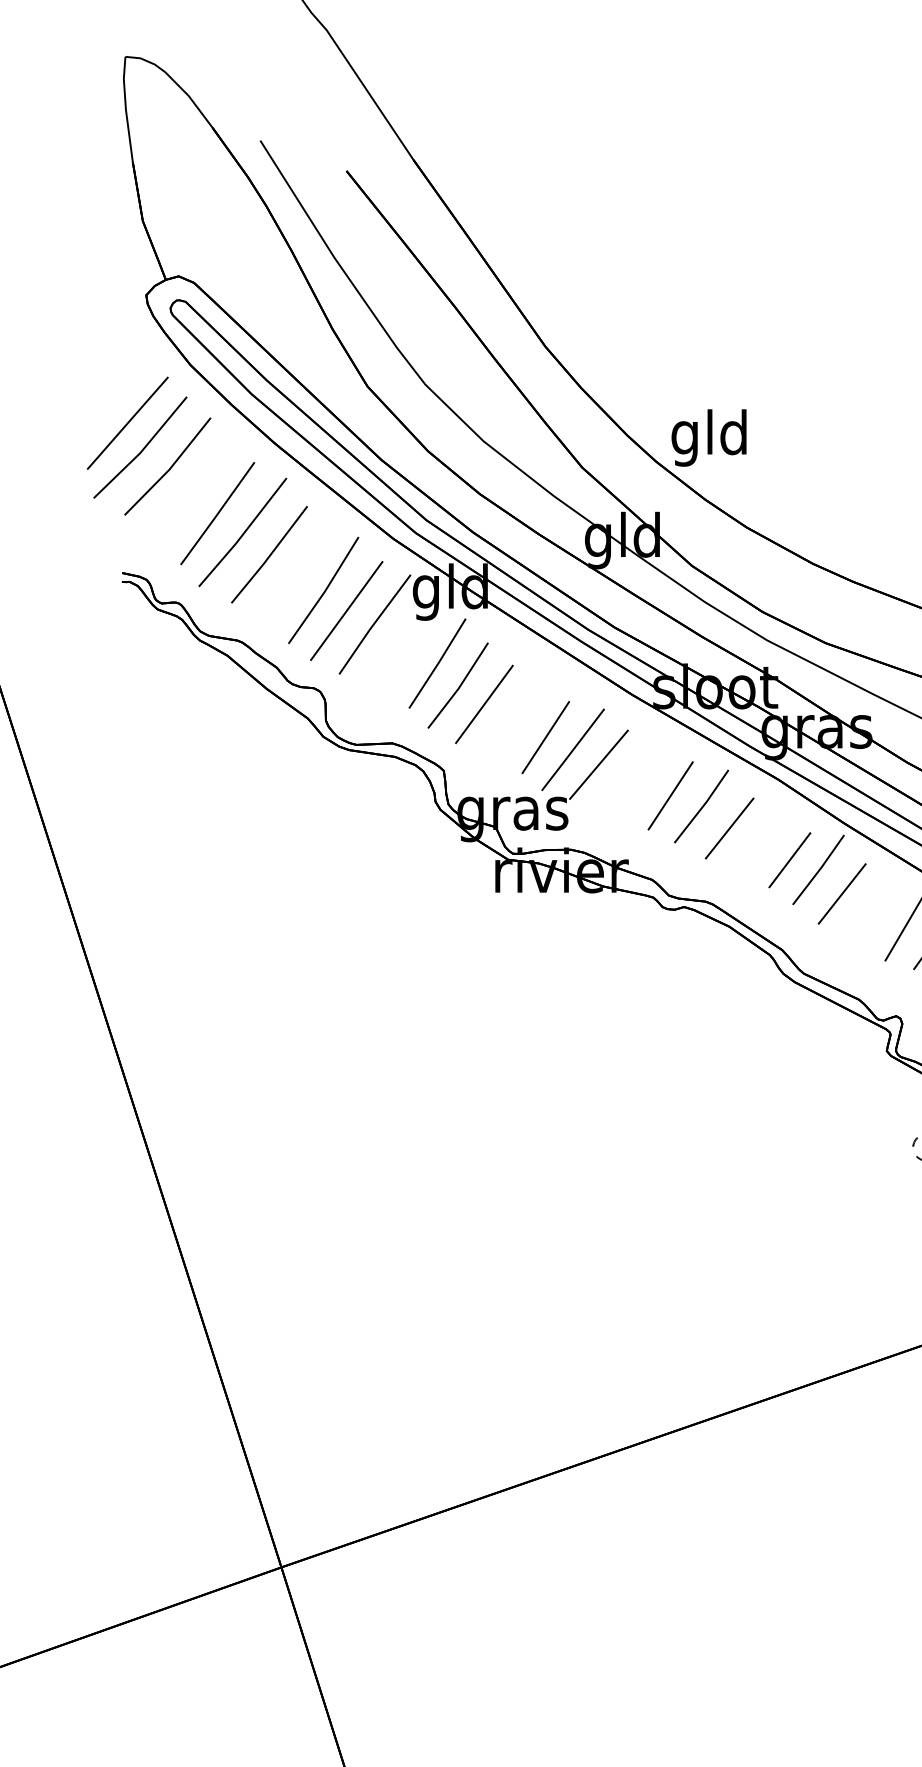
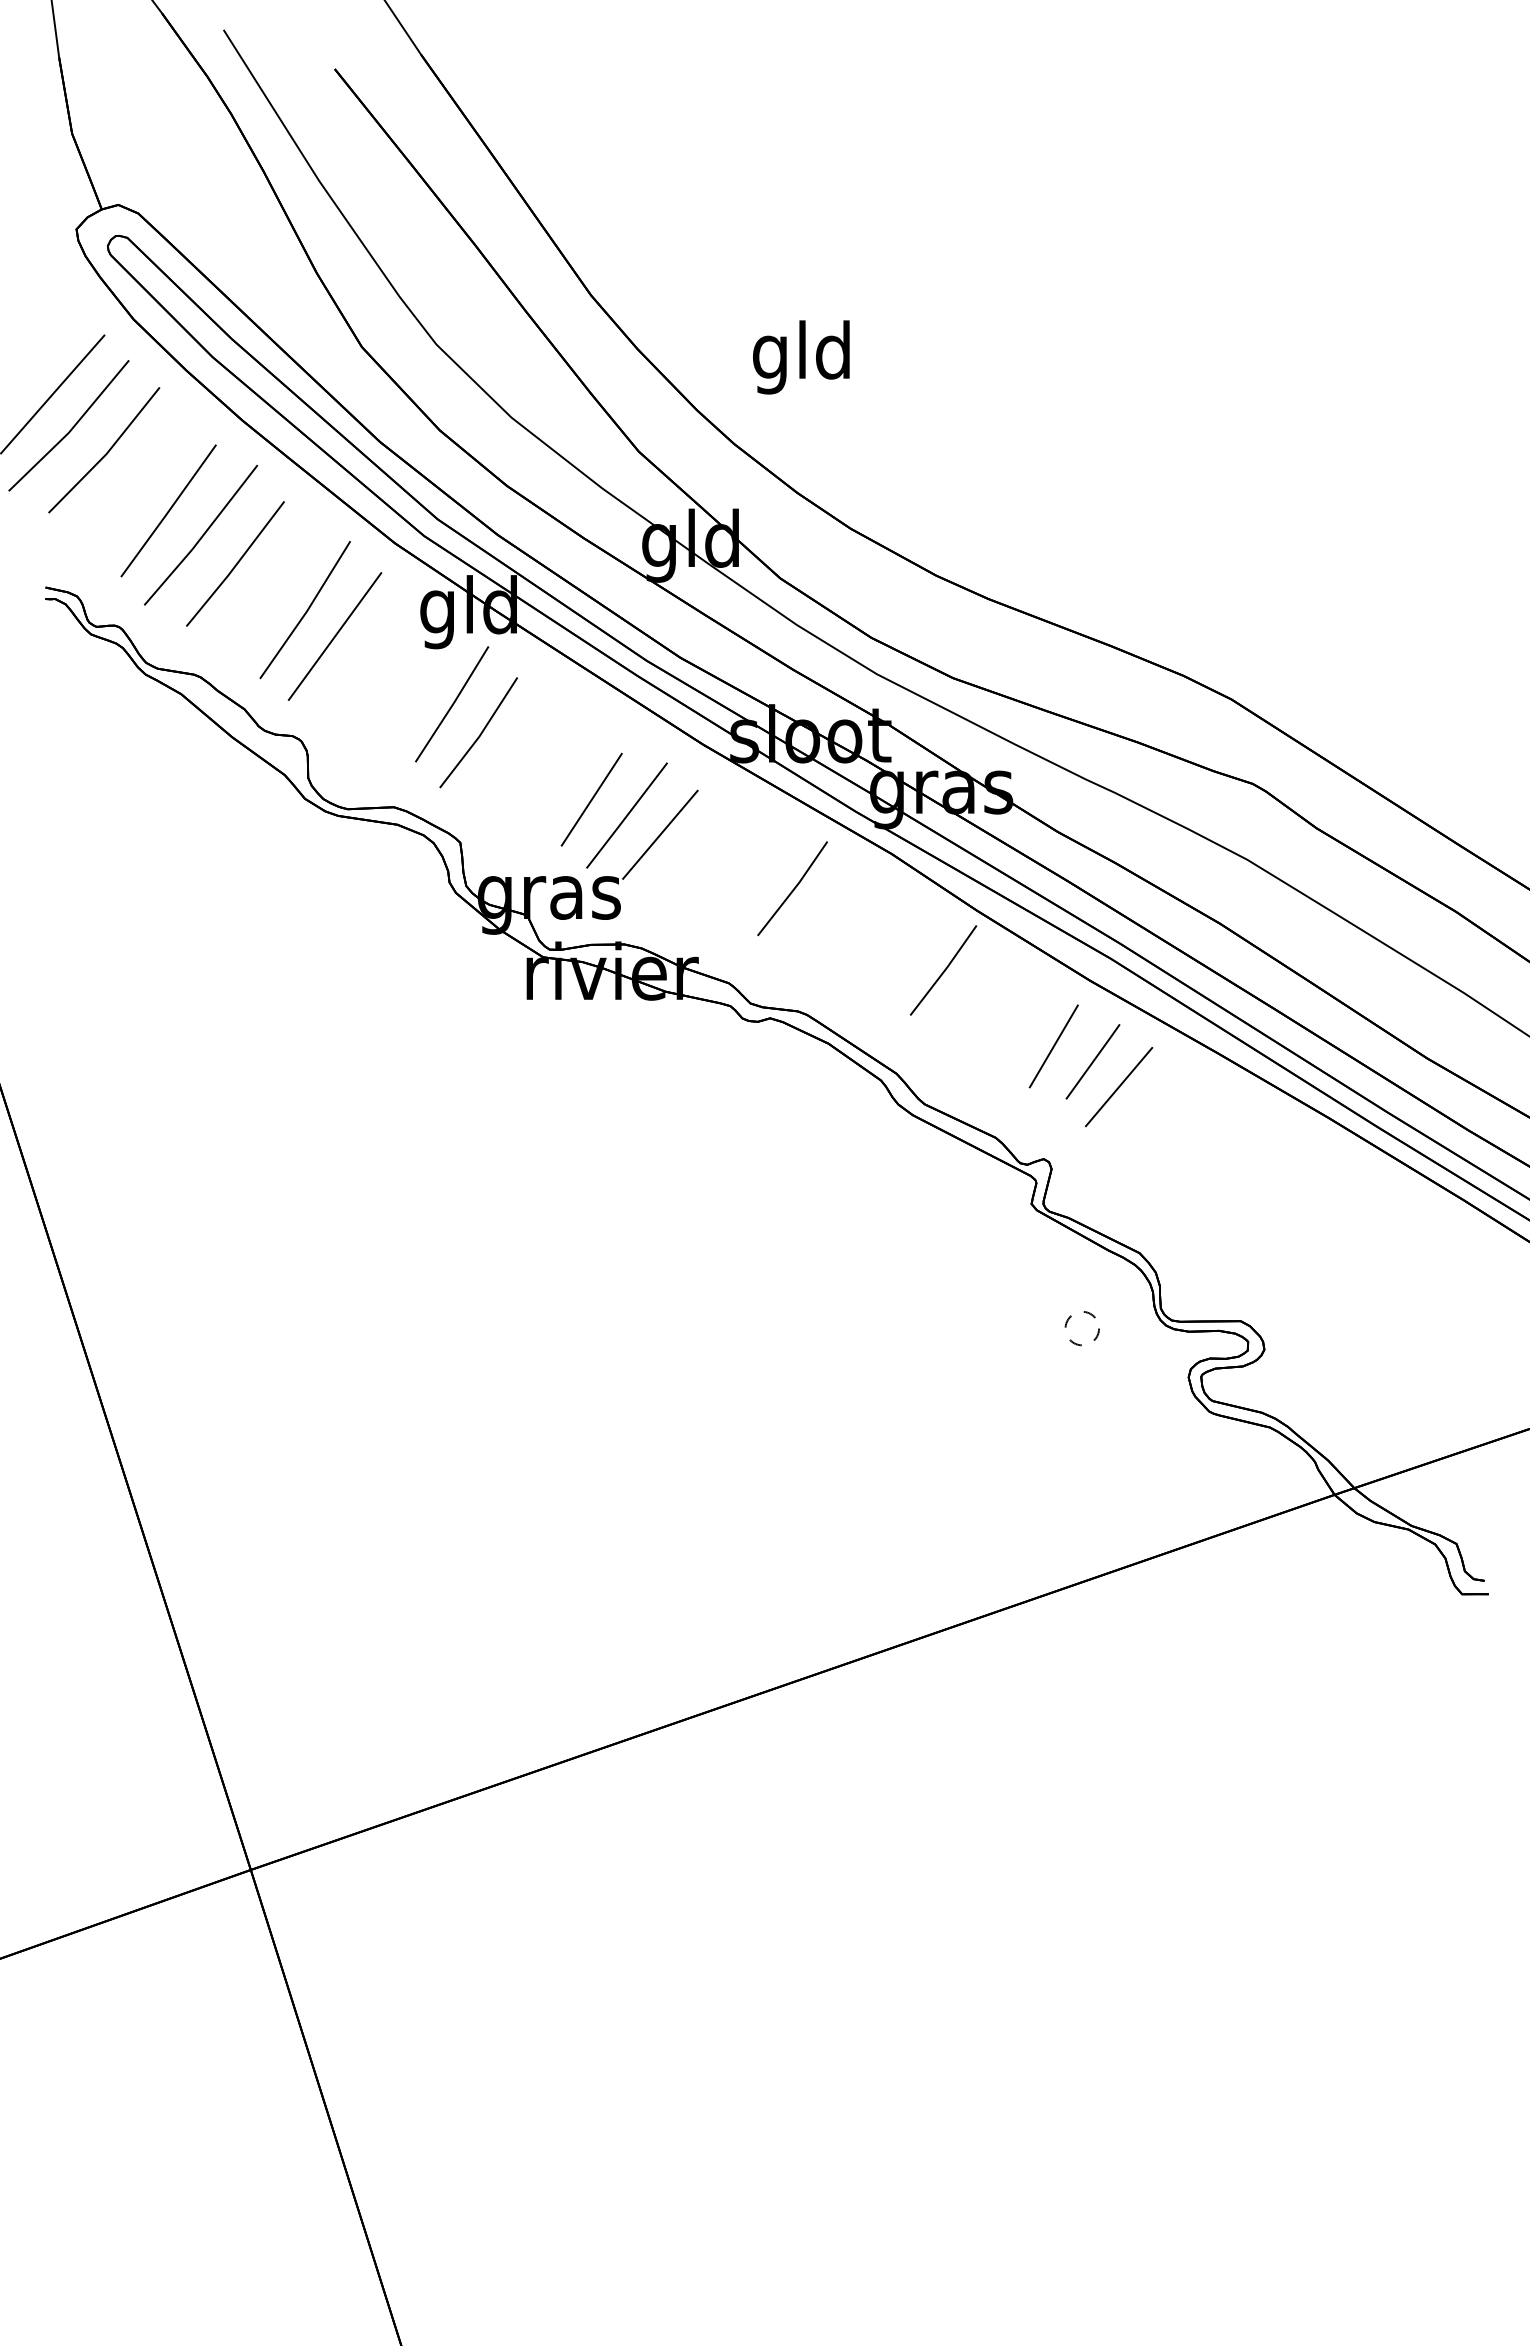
text: (709, 438) -> (801, 357), moved
line: (375, 624) -> (371, 653), removed
line: (484, 704) -> (512, 756), removed
line: (670, 795) -> (752, 874), removed
line: (729, 828) -> (828, 916), removed
line: (789, 859) -> (906, 957), removed
line: (841, 893) -> (973, 1001), removed

